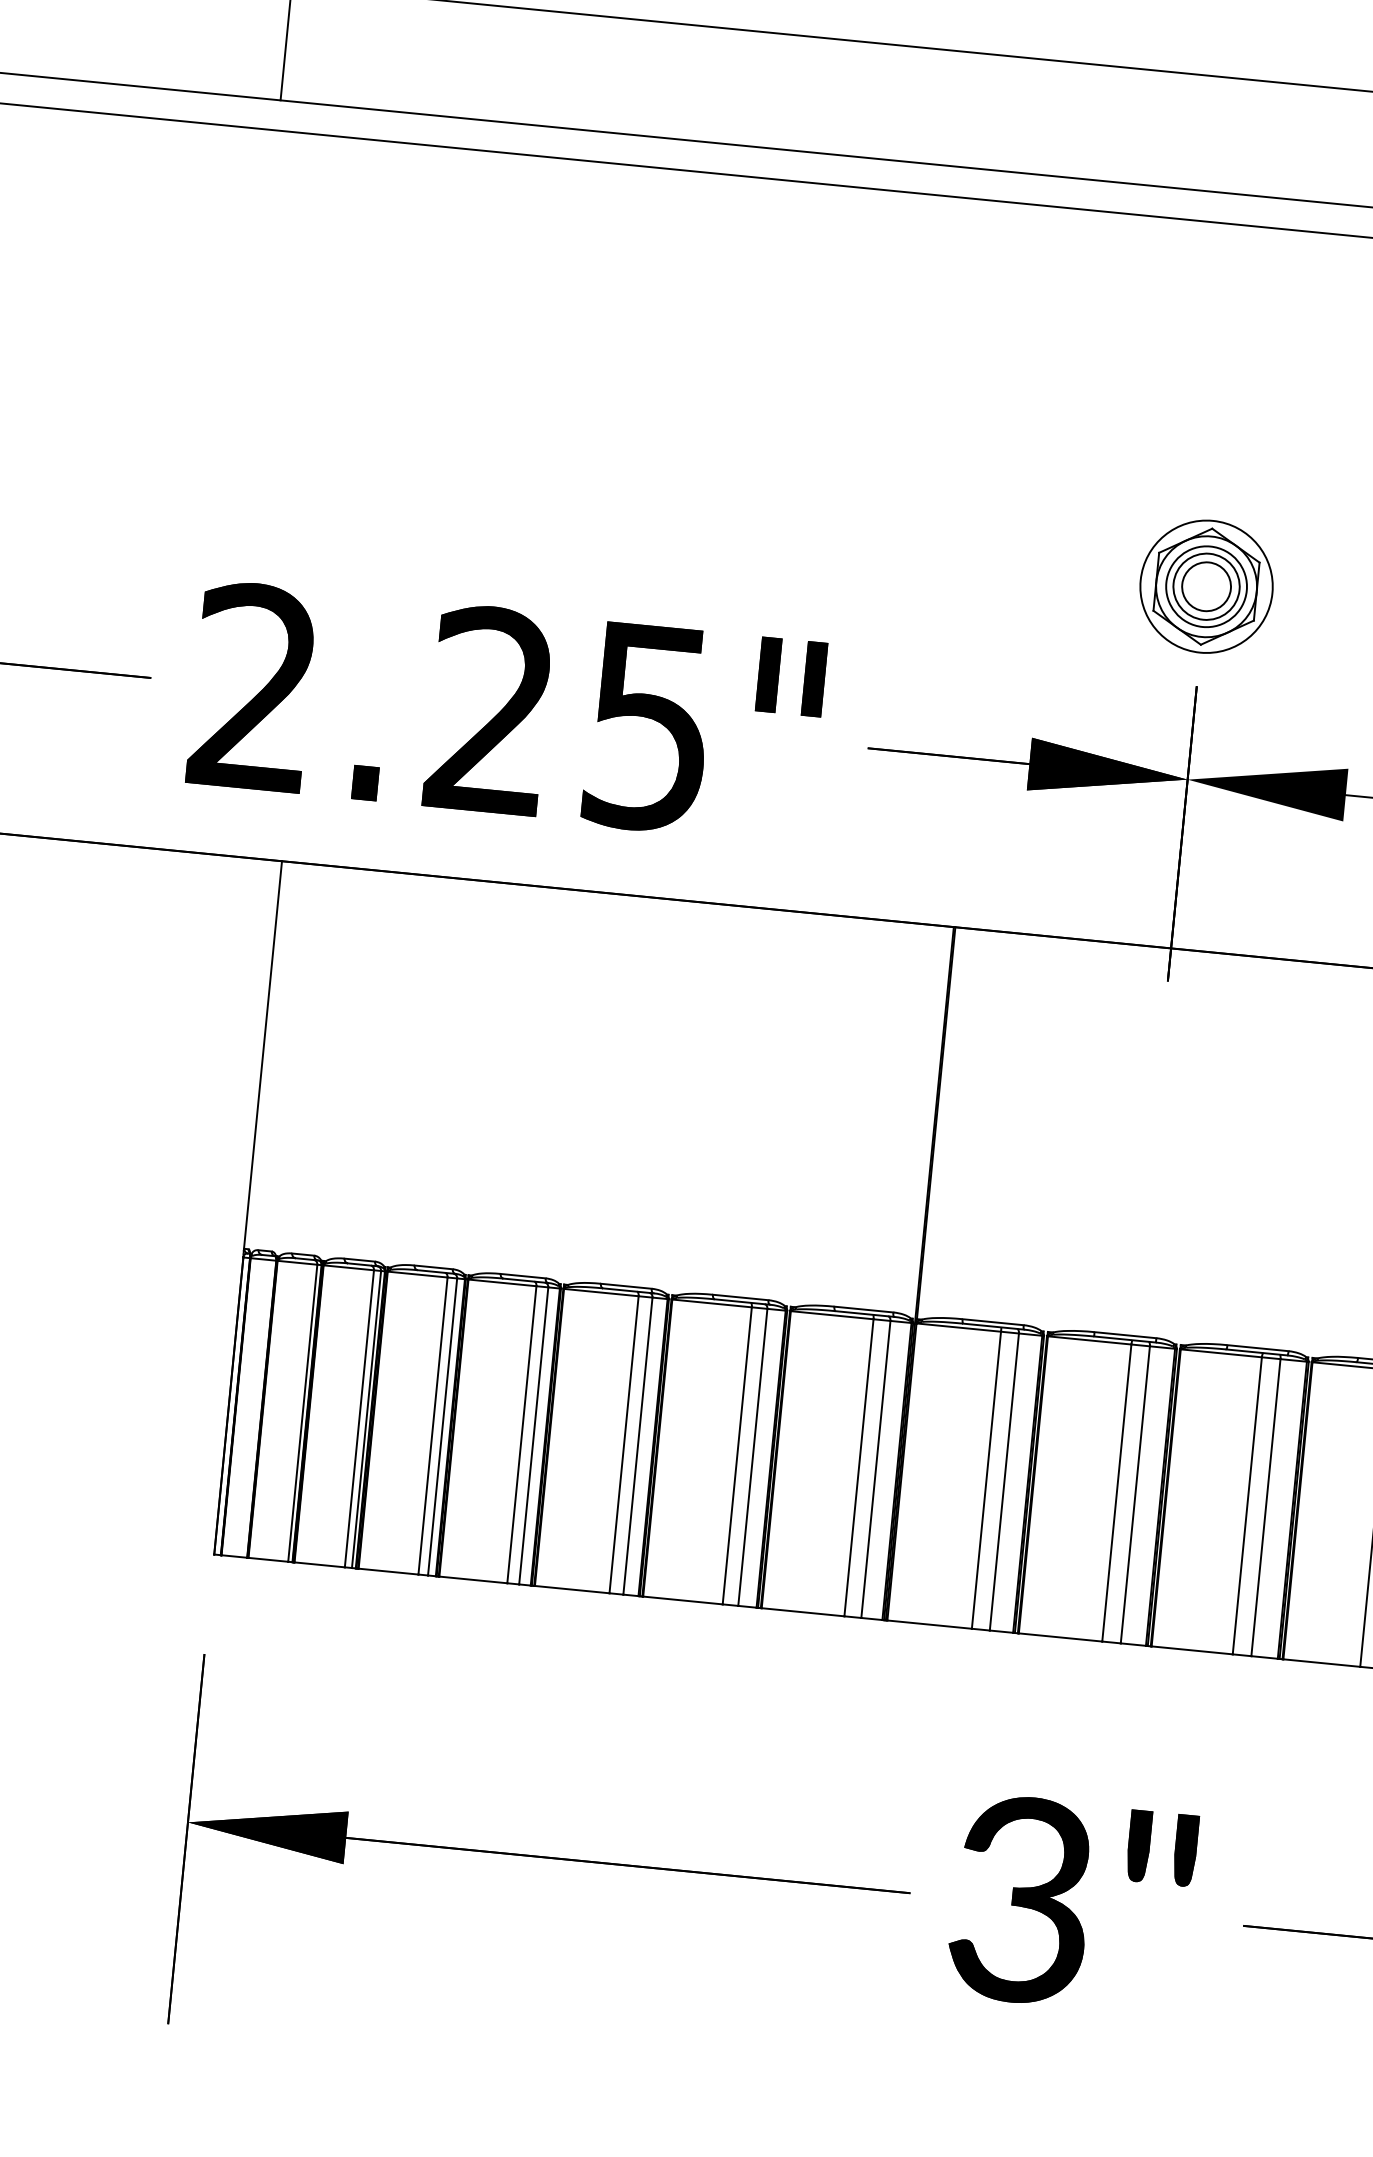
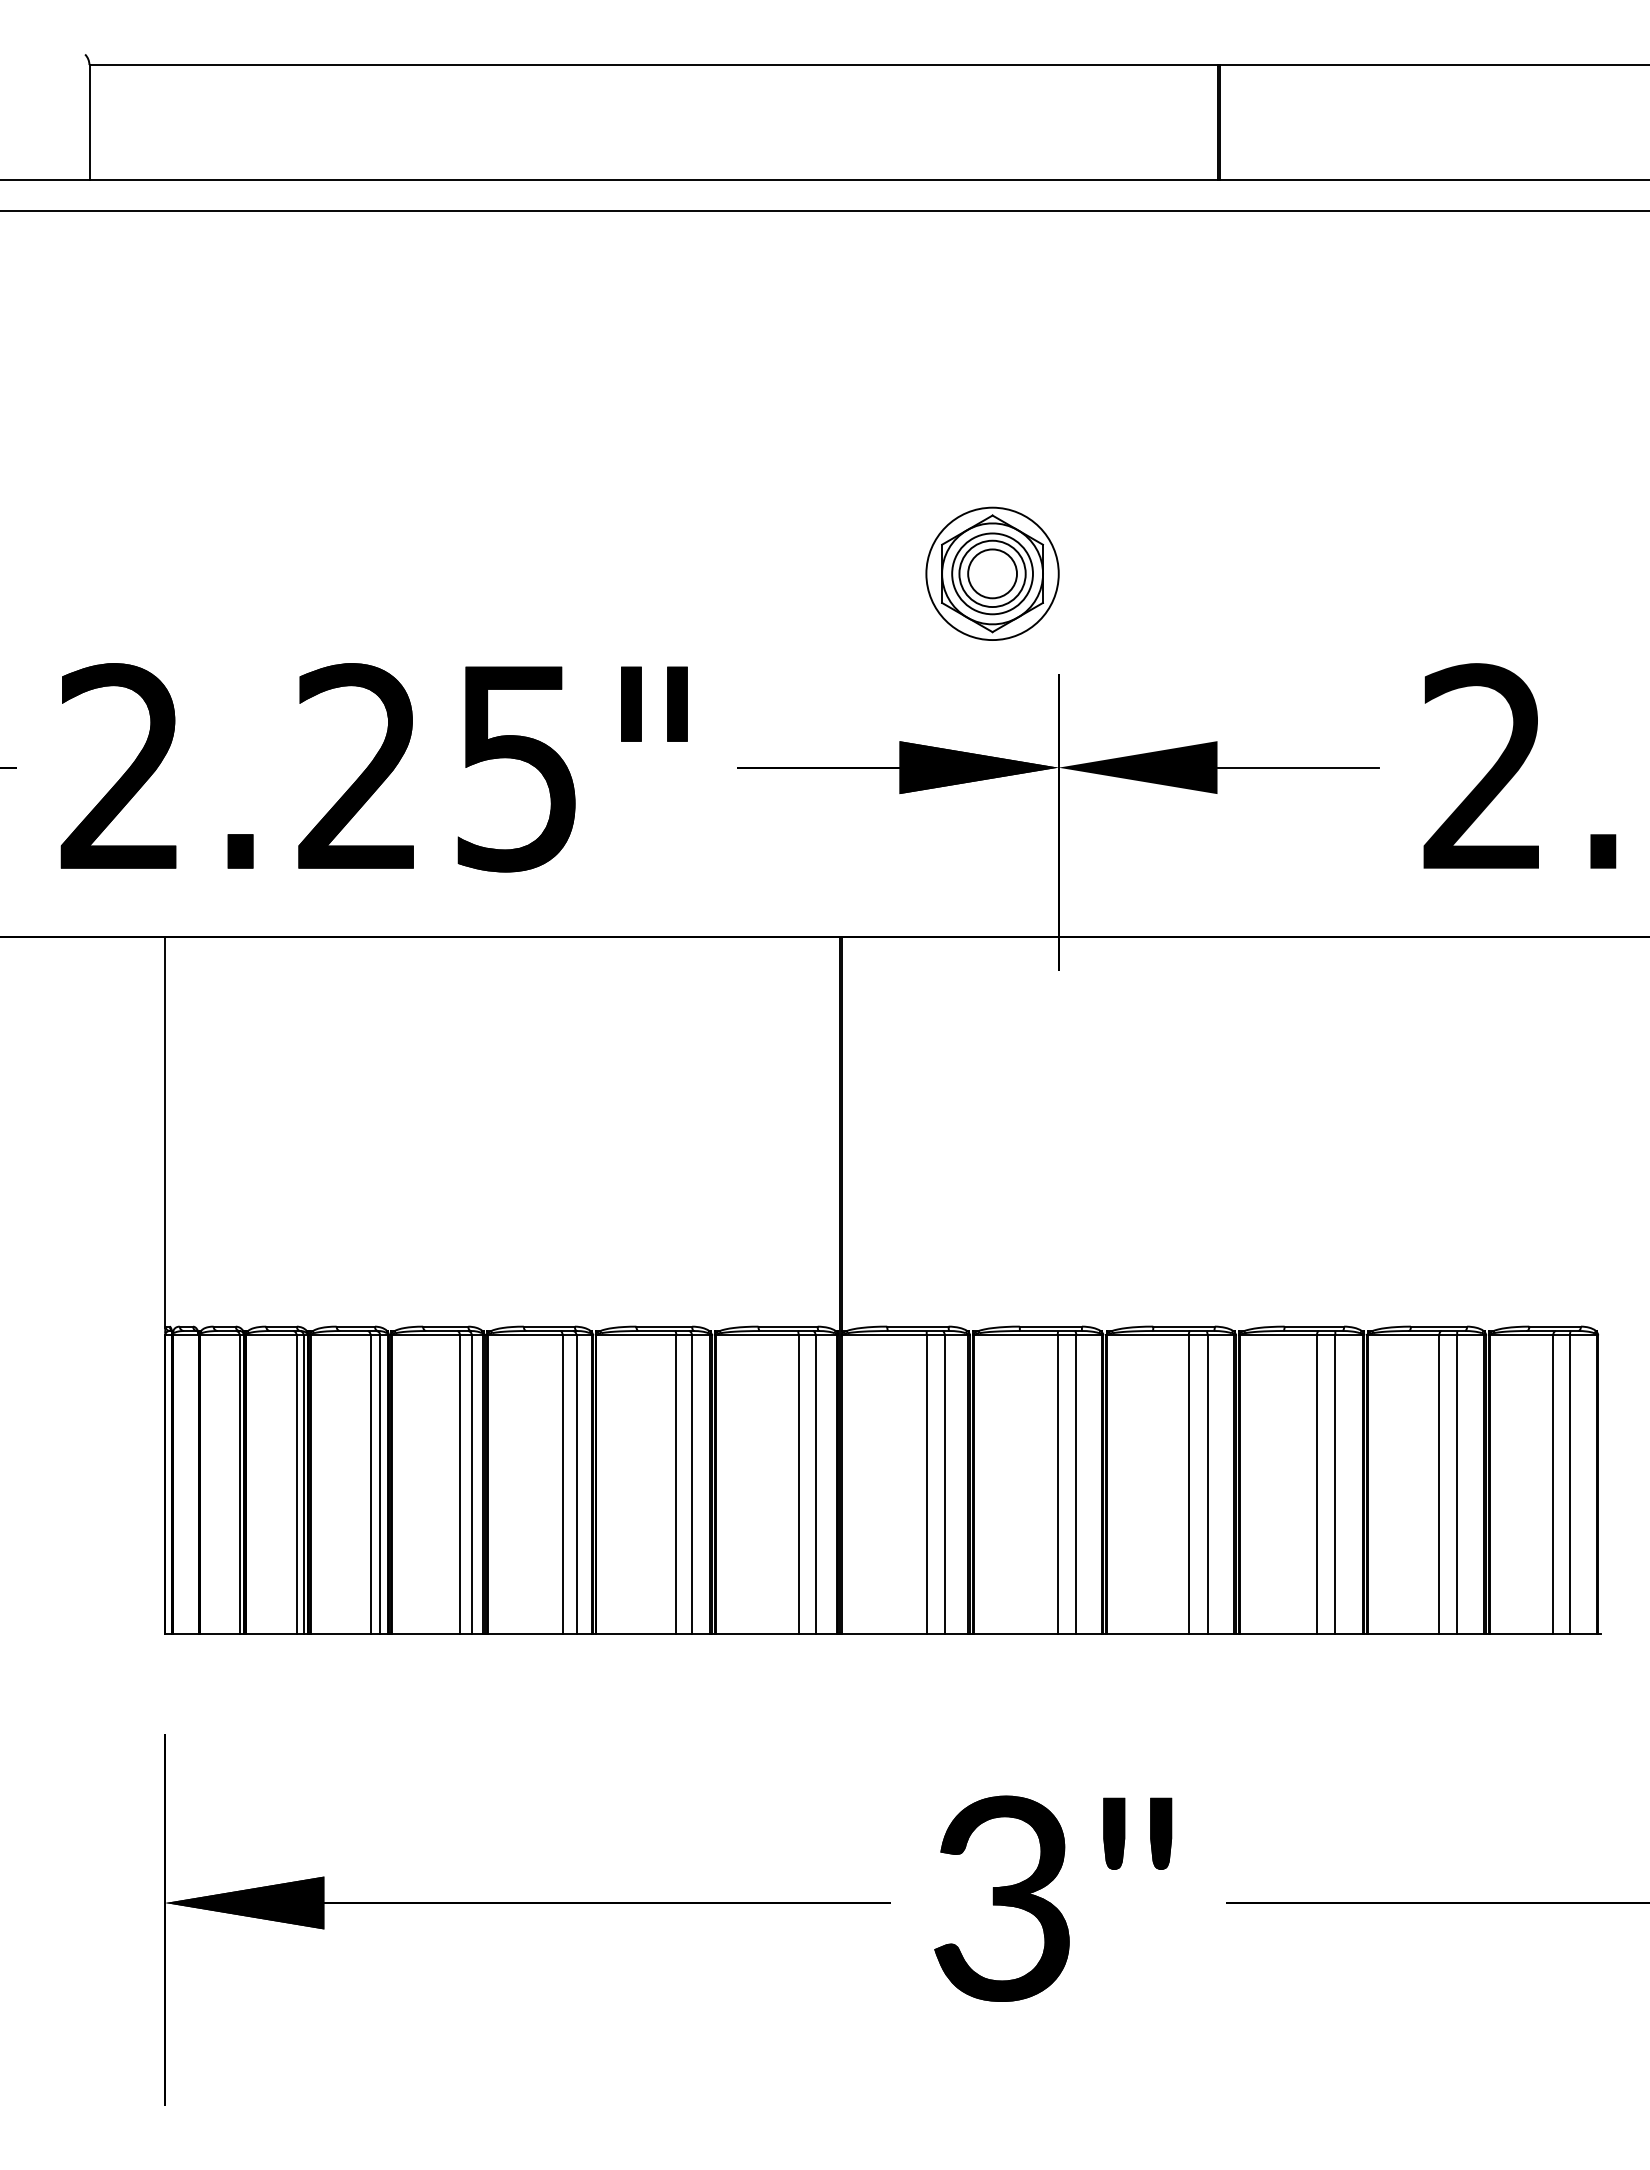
part: (1206, 586) -> (992, 573), moved

